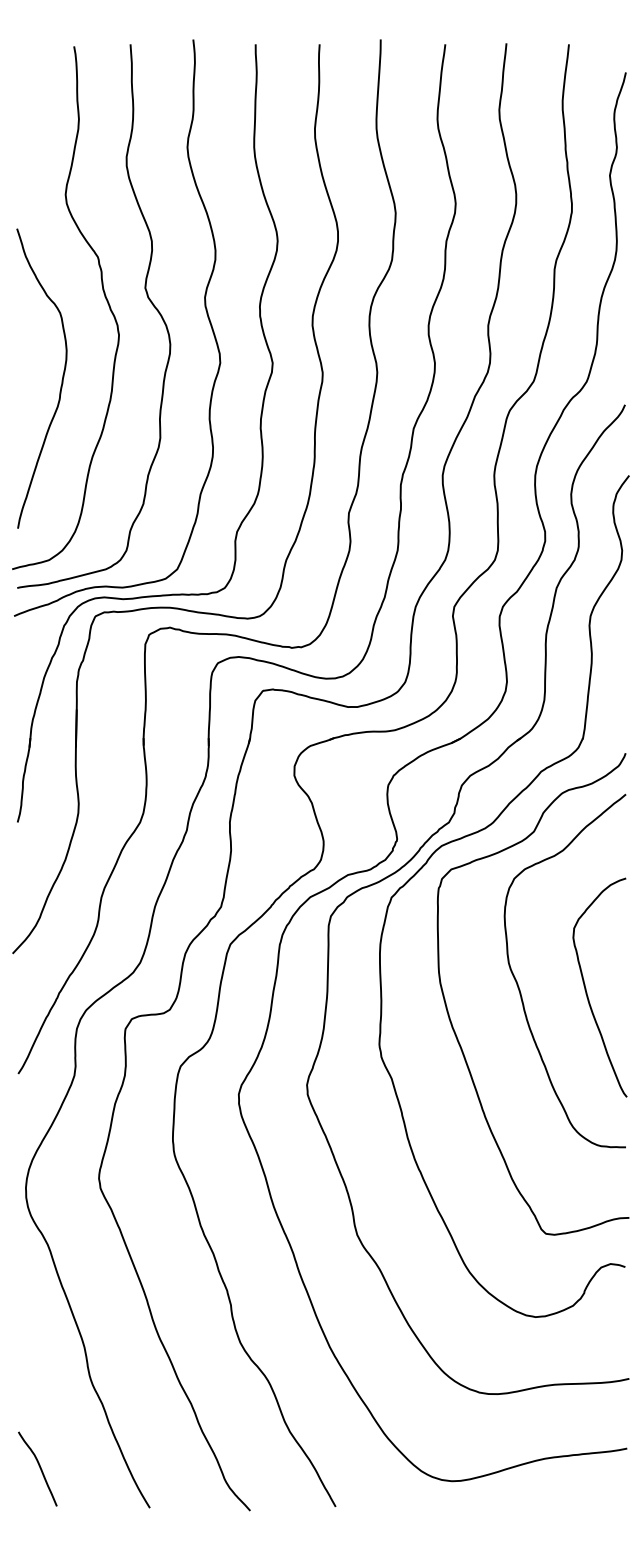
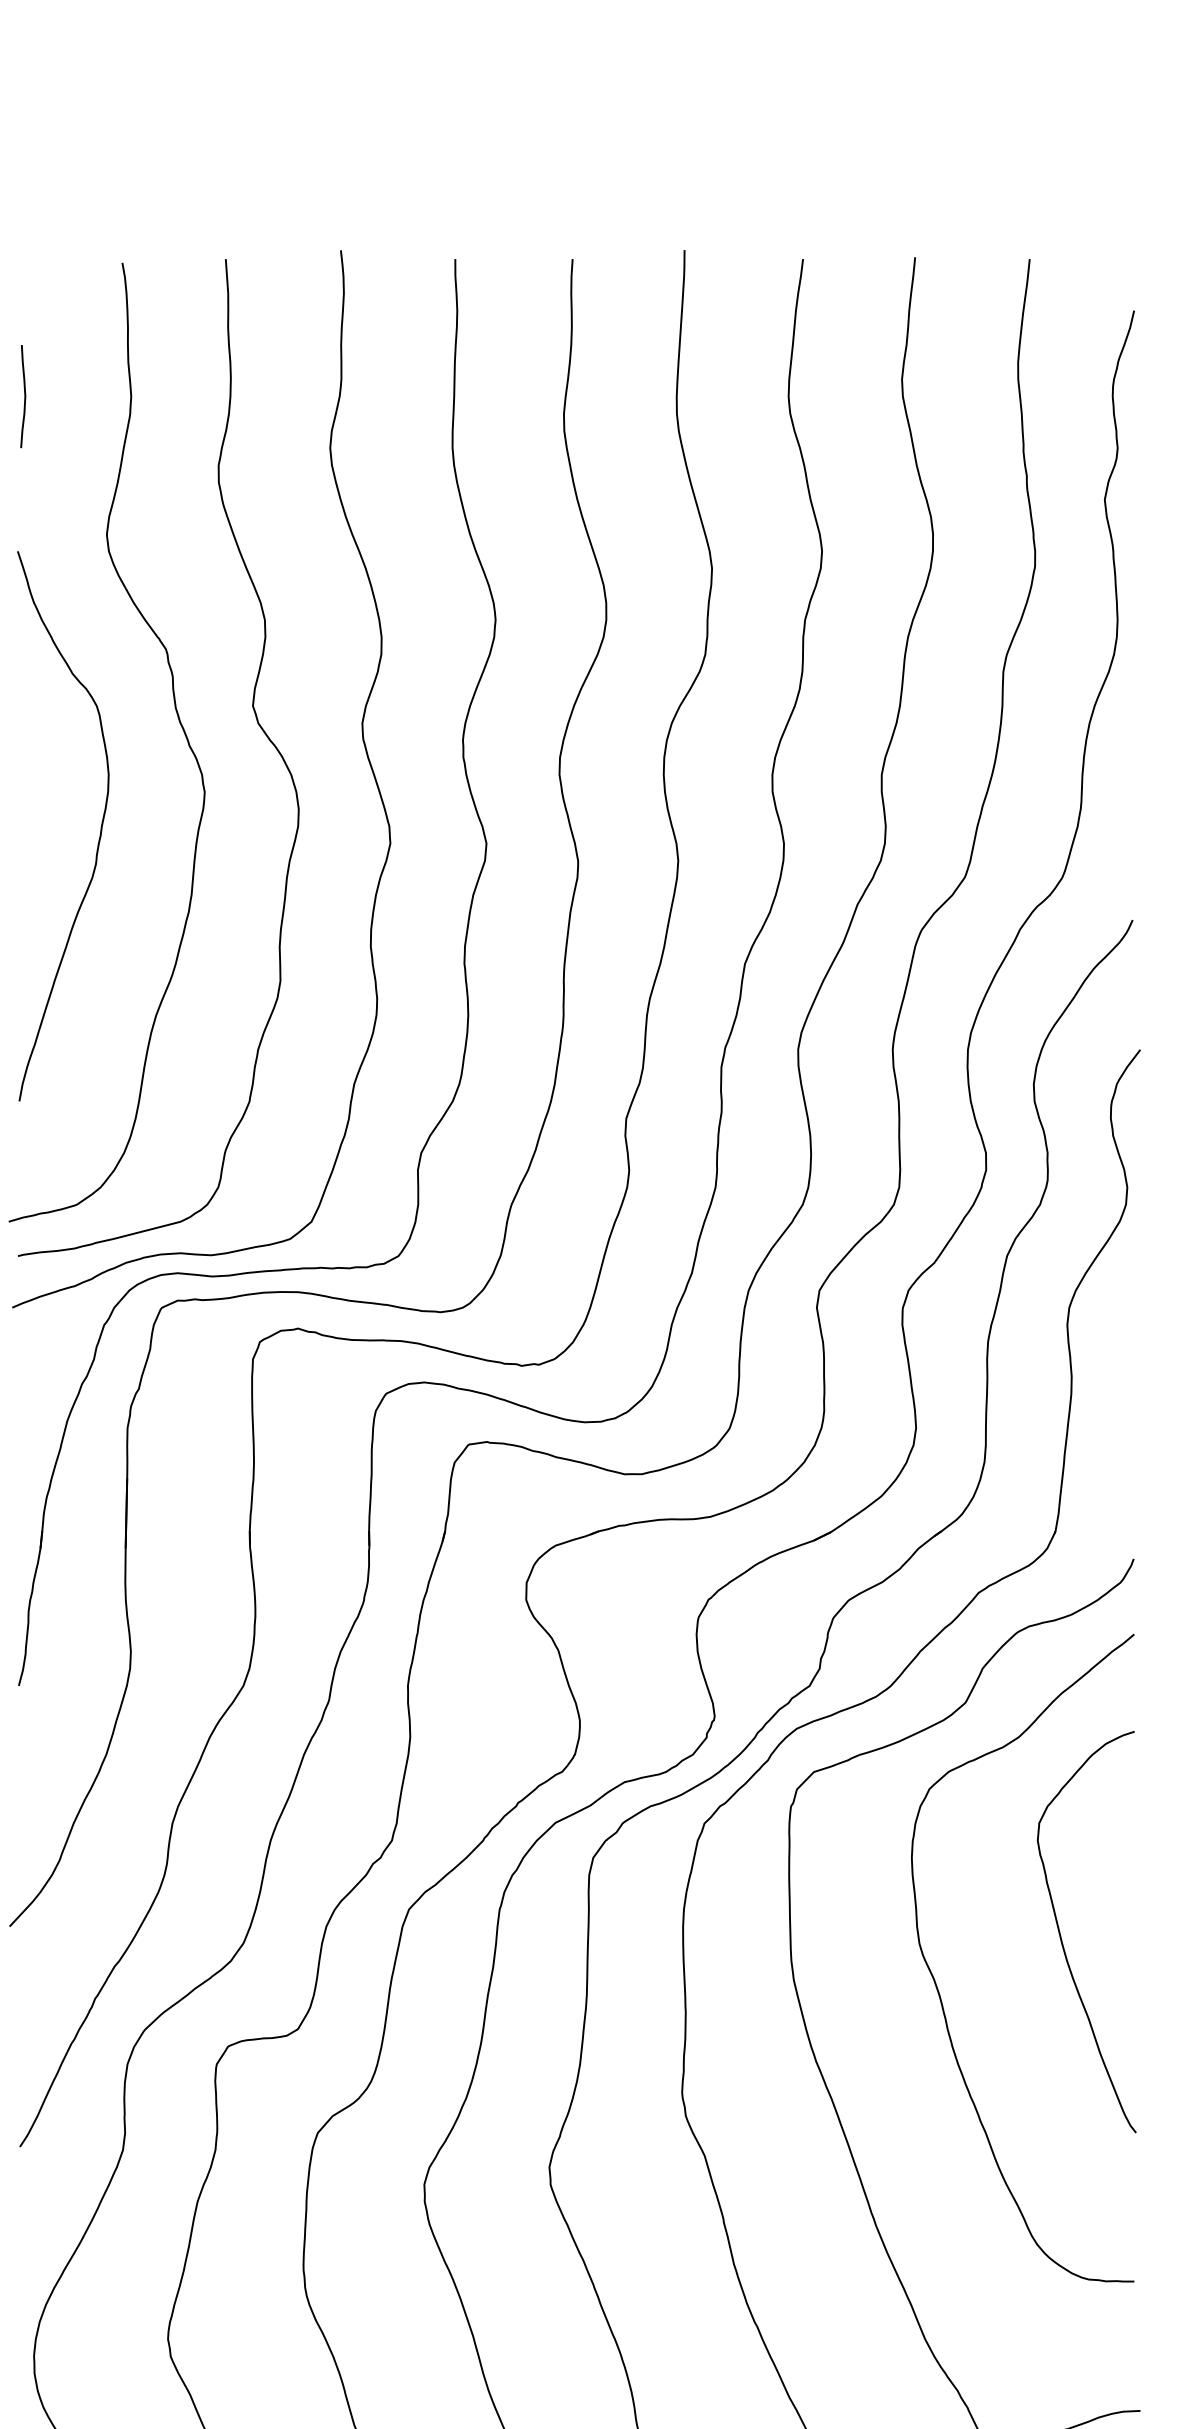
curve: (20, 119) -> (24, 396), added
curve: (61, 380) -> (99, 829), moved
curve: (587, 992) -> (1063, 1940), moved

